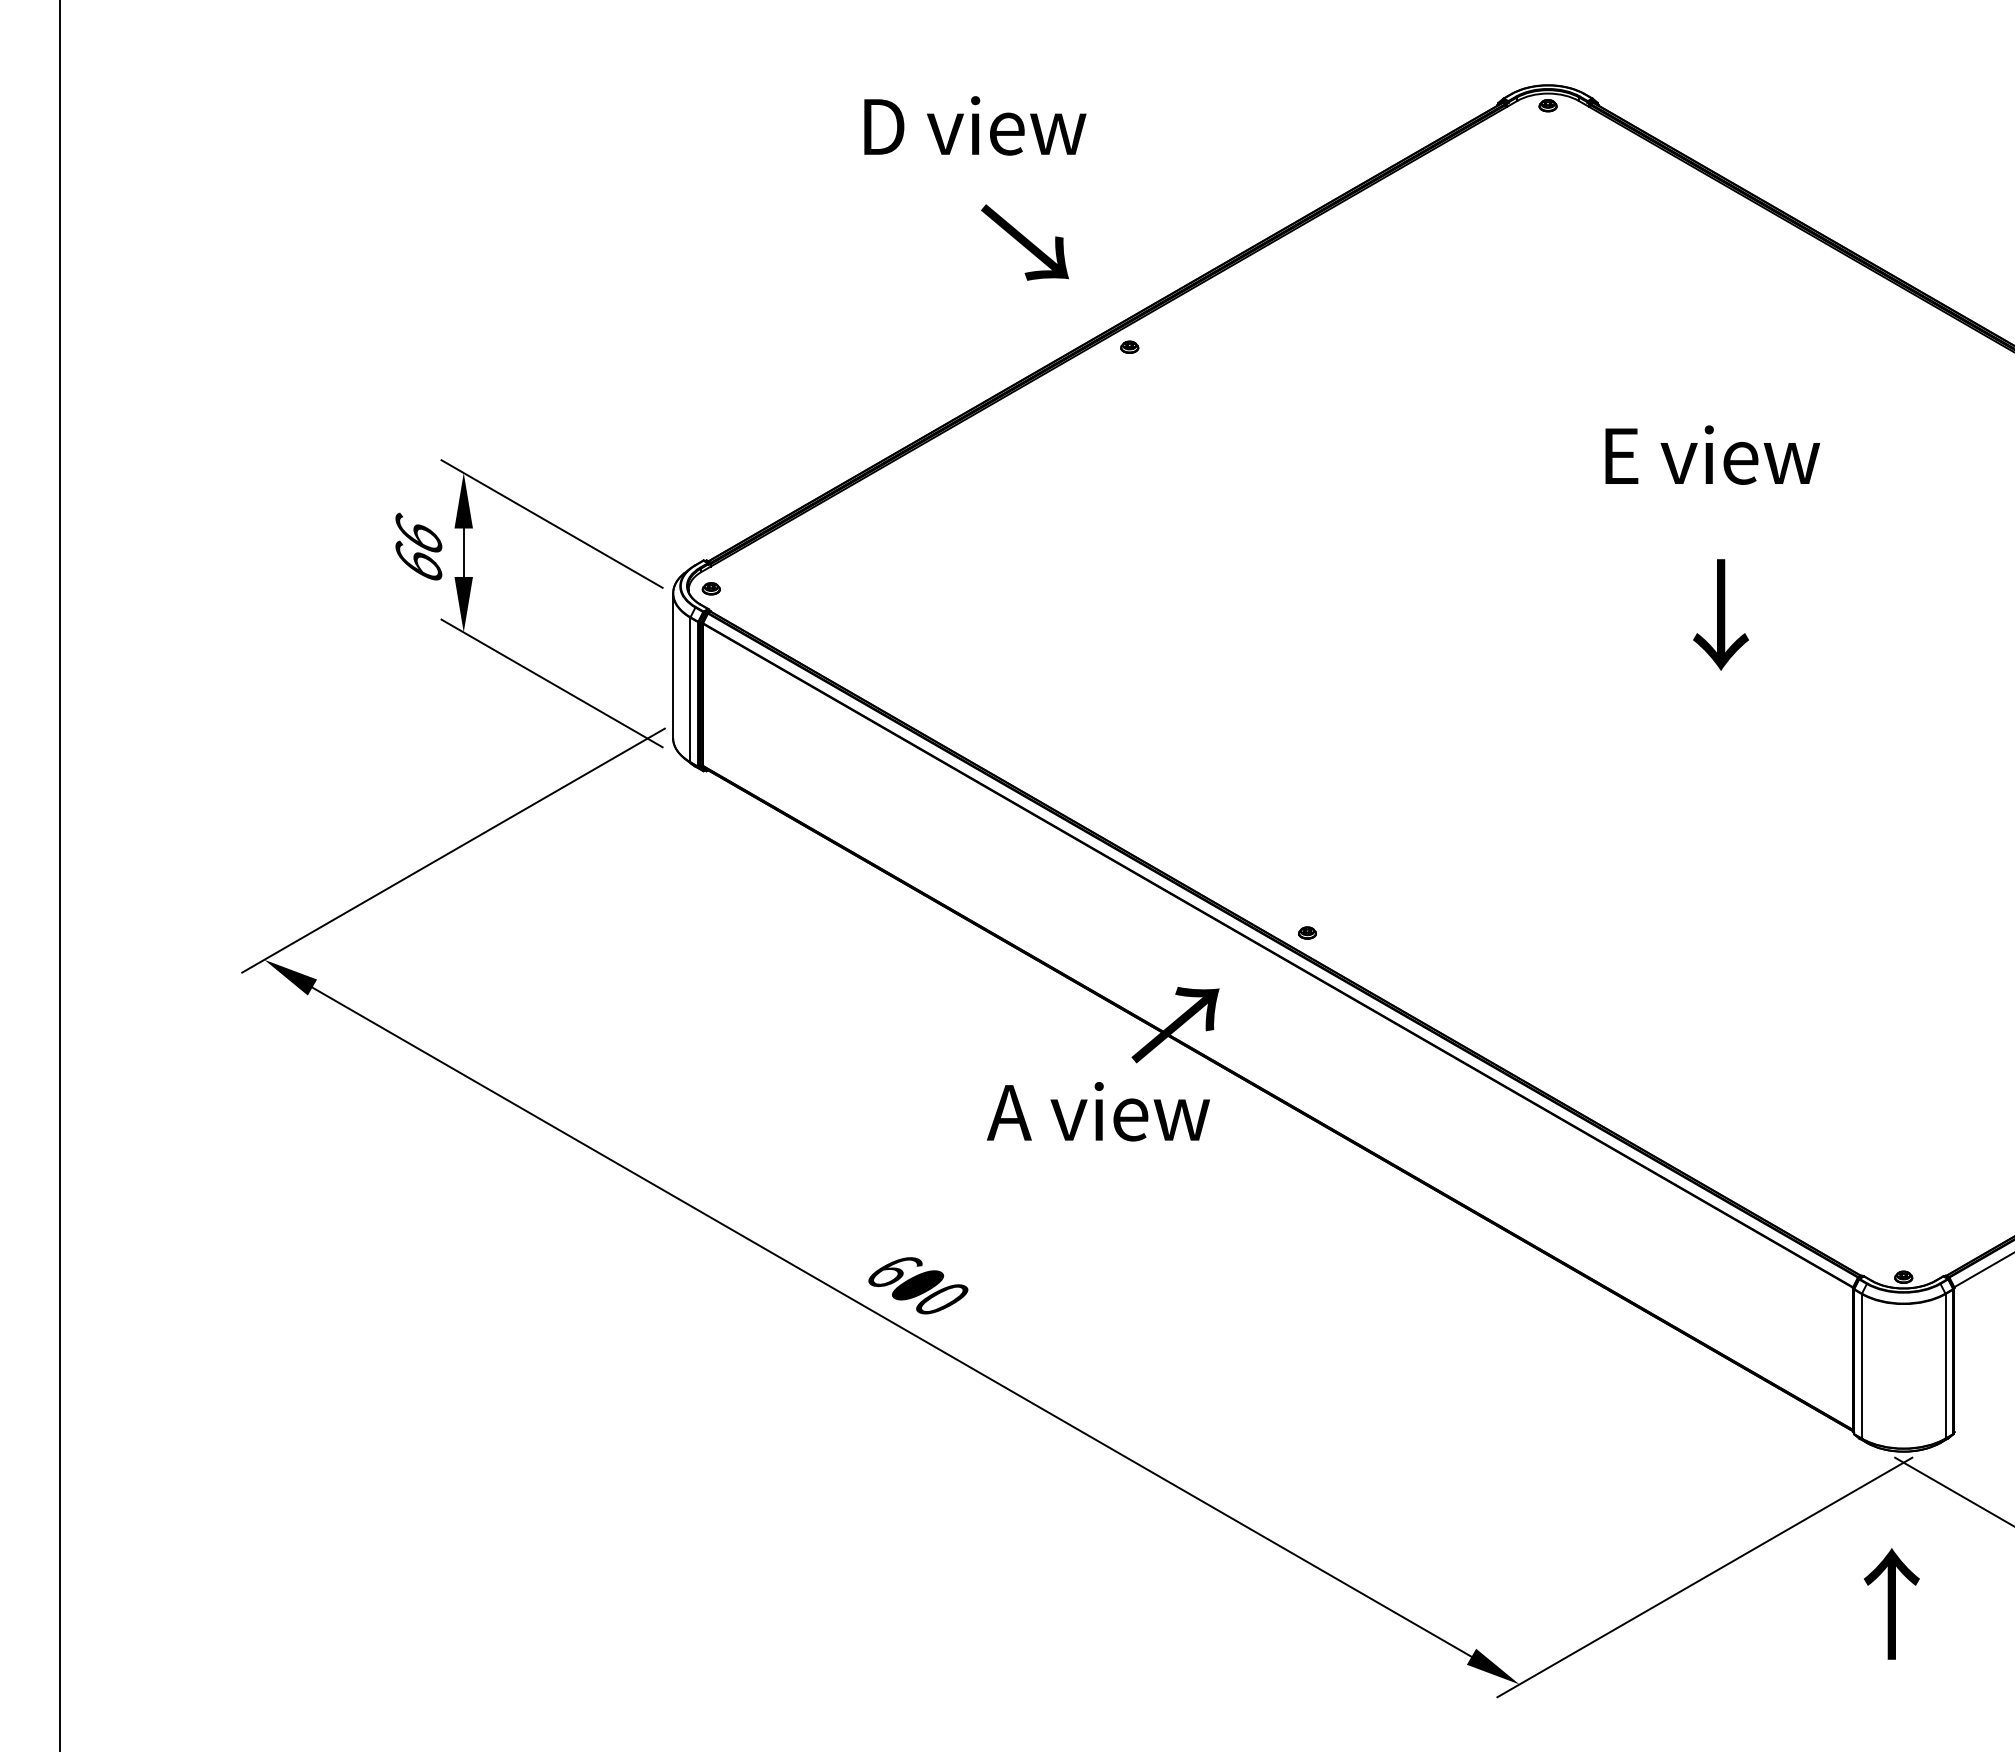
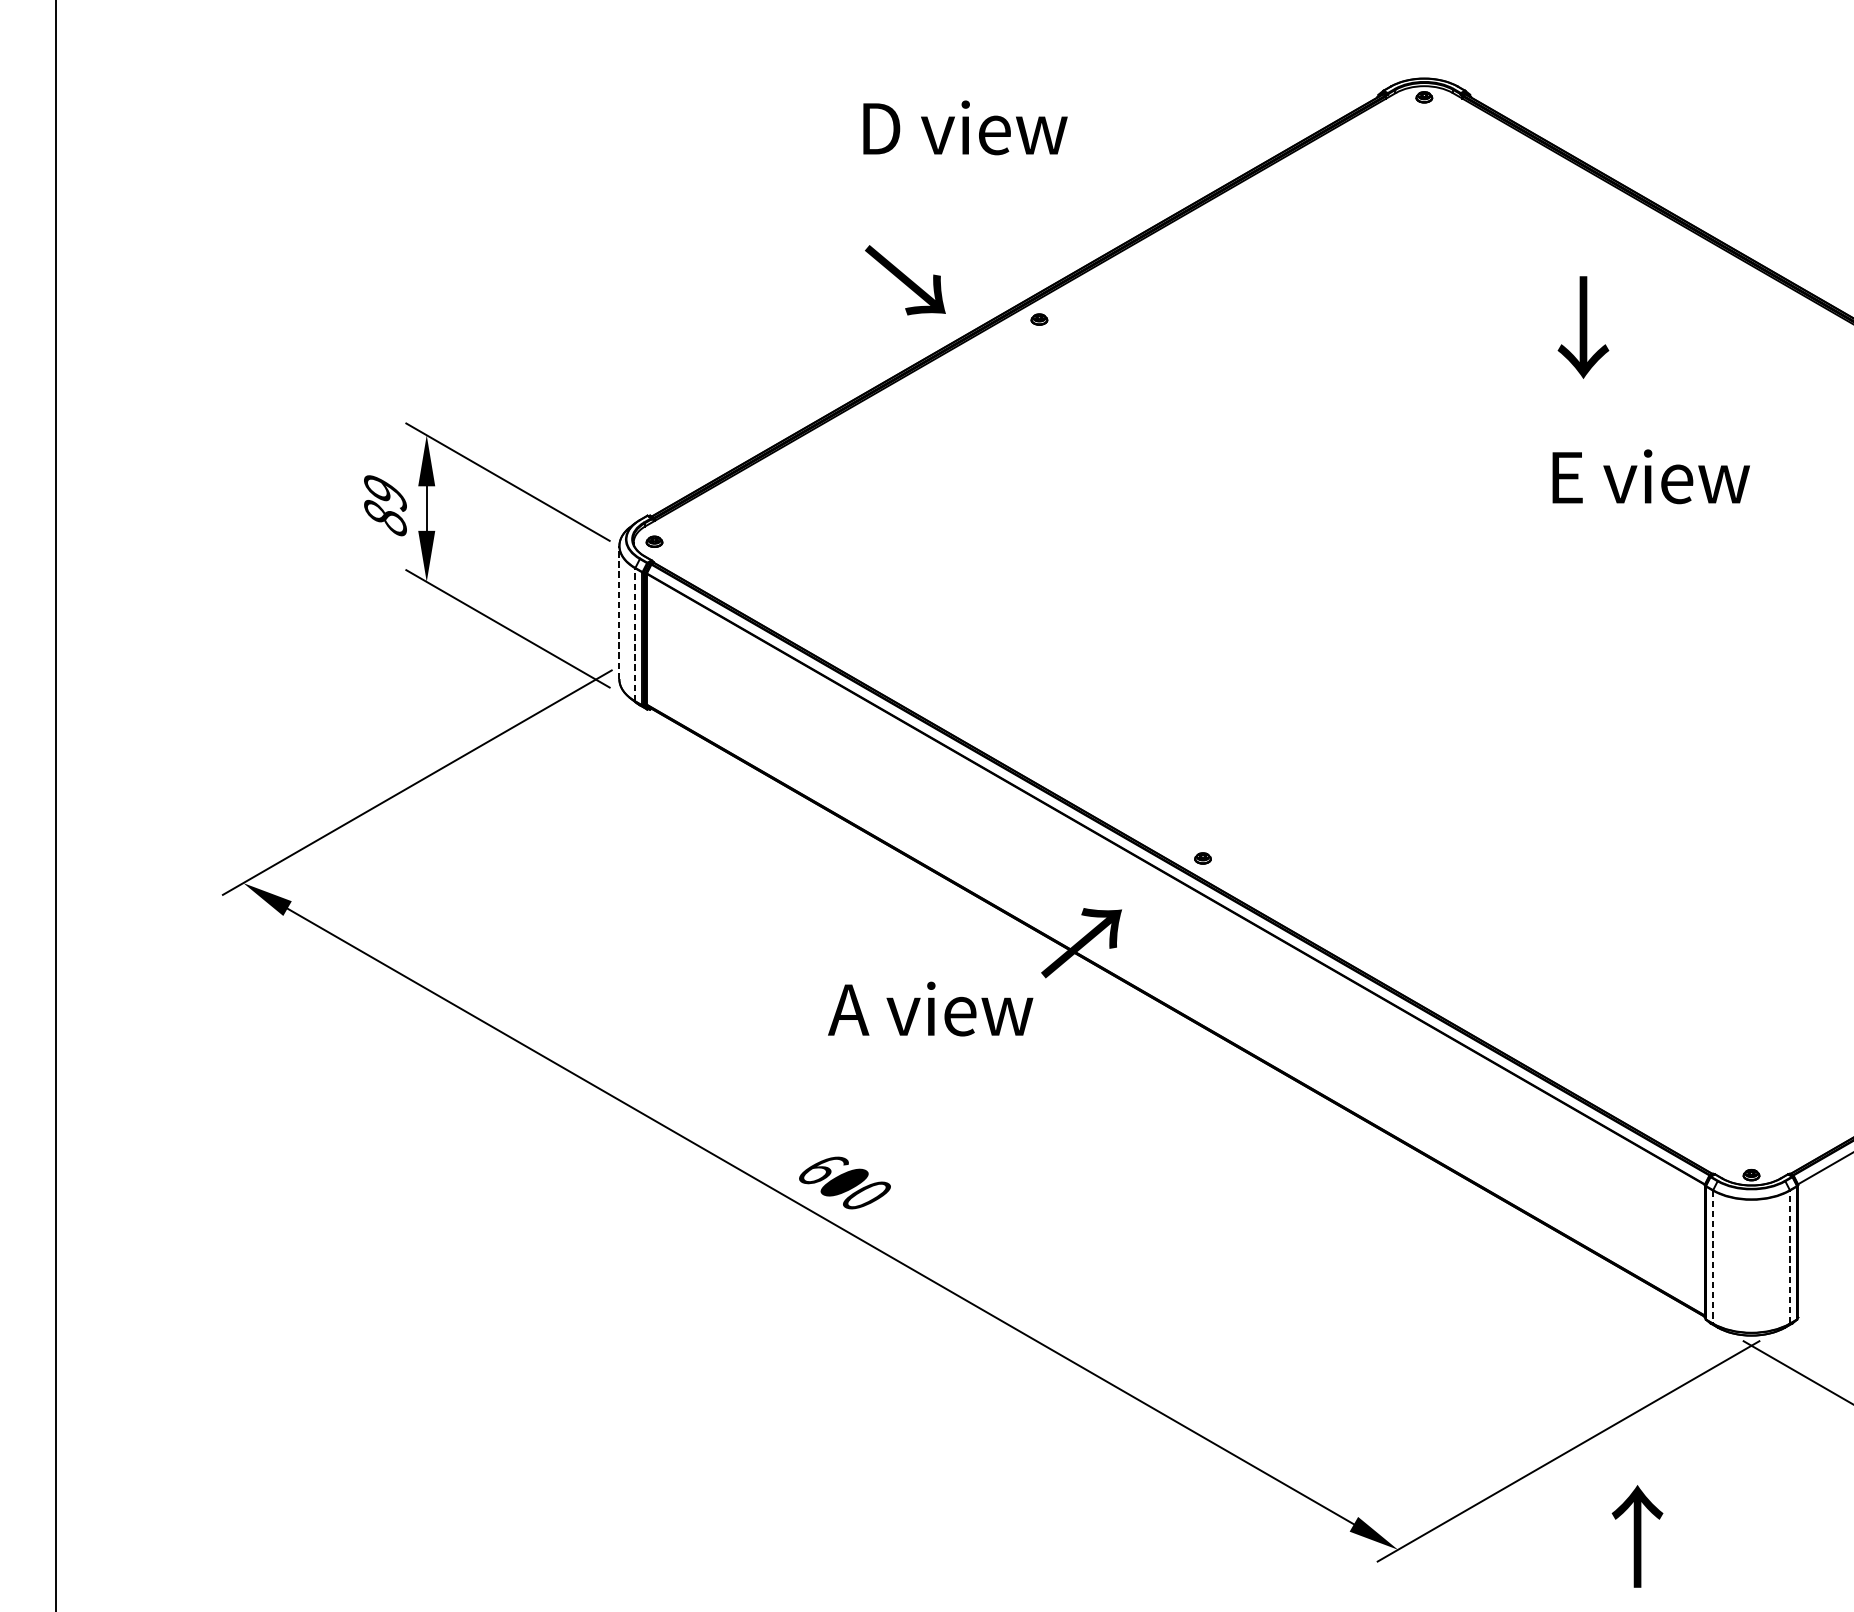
text: (975, 125) -> (965, 127), moved
text: (1024, 242) -> (904, 280), moved
text: (1712, 454) -> (1651, 476), moved
text: (418, 547) -> (385, 503), 66 -> 89
text: (1720, 614) -> (1582, 327), moved
line: (673, 665) -> (619, 612), solid -> dashed
line: (690, 689) -> (635, 634), solid -> dashed
text: (1097, 1111) -> (929, 1008), moved
line: (1945, 1365) -> (1789, 1256), solid -> dashed
line: (1861, 1366) -> (1712, 1257), solid -> dashed
text: (1891, 1603) -> (1637, 1536), moved

